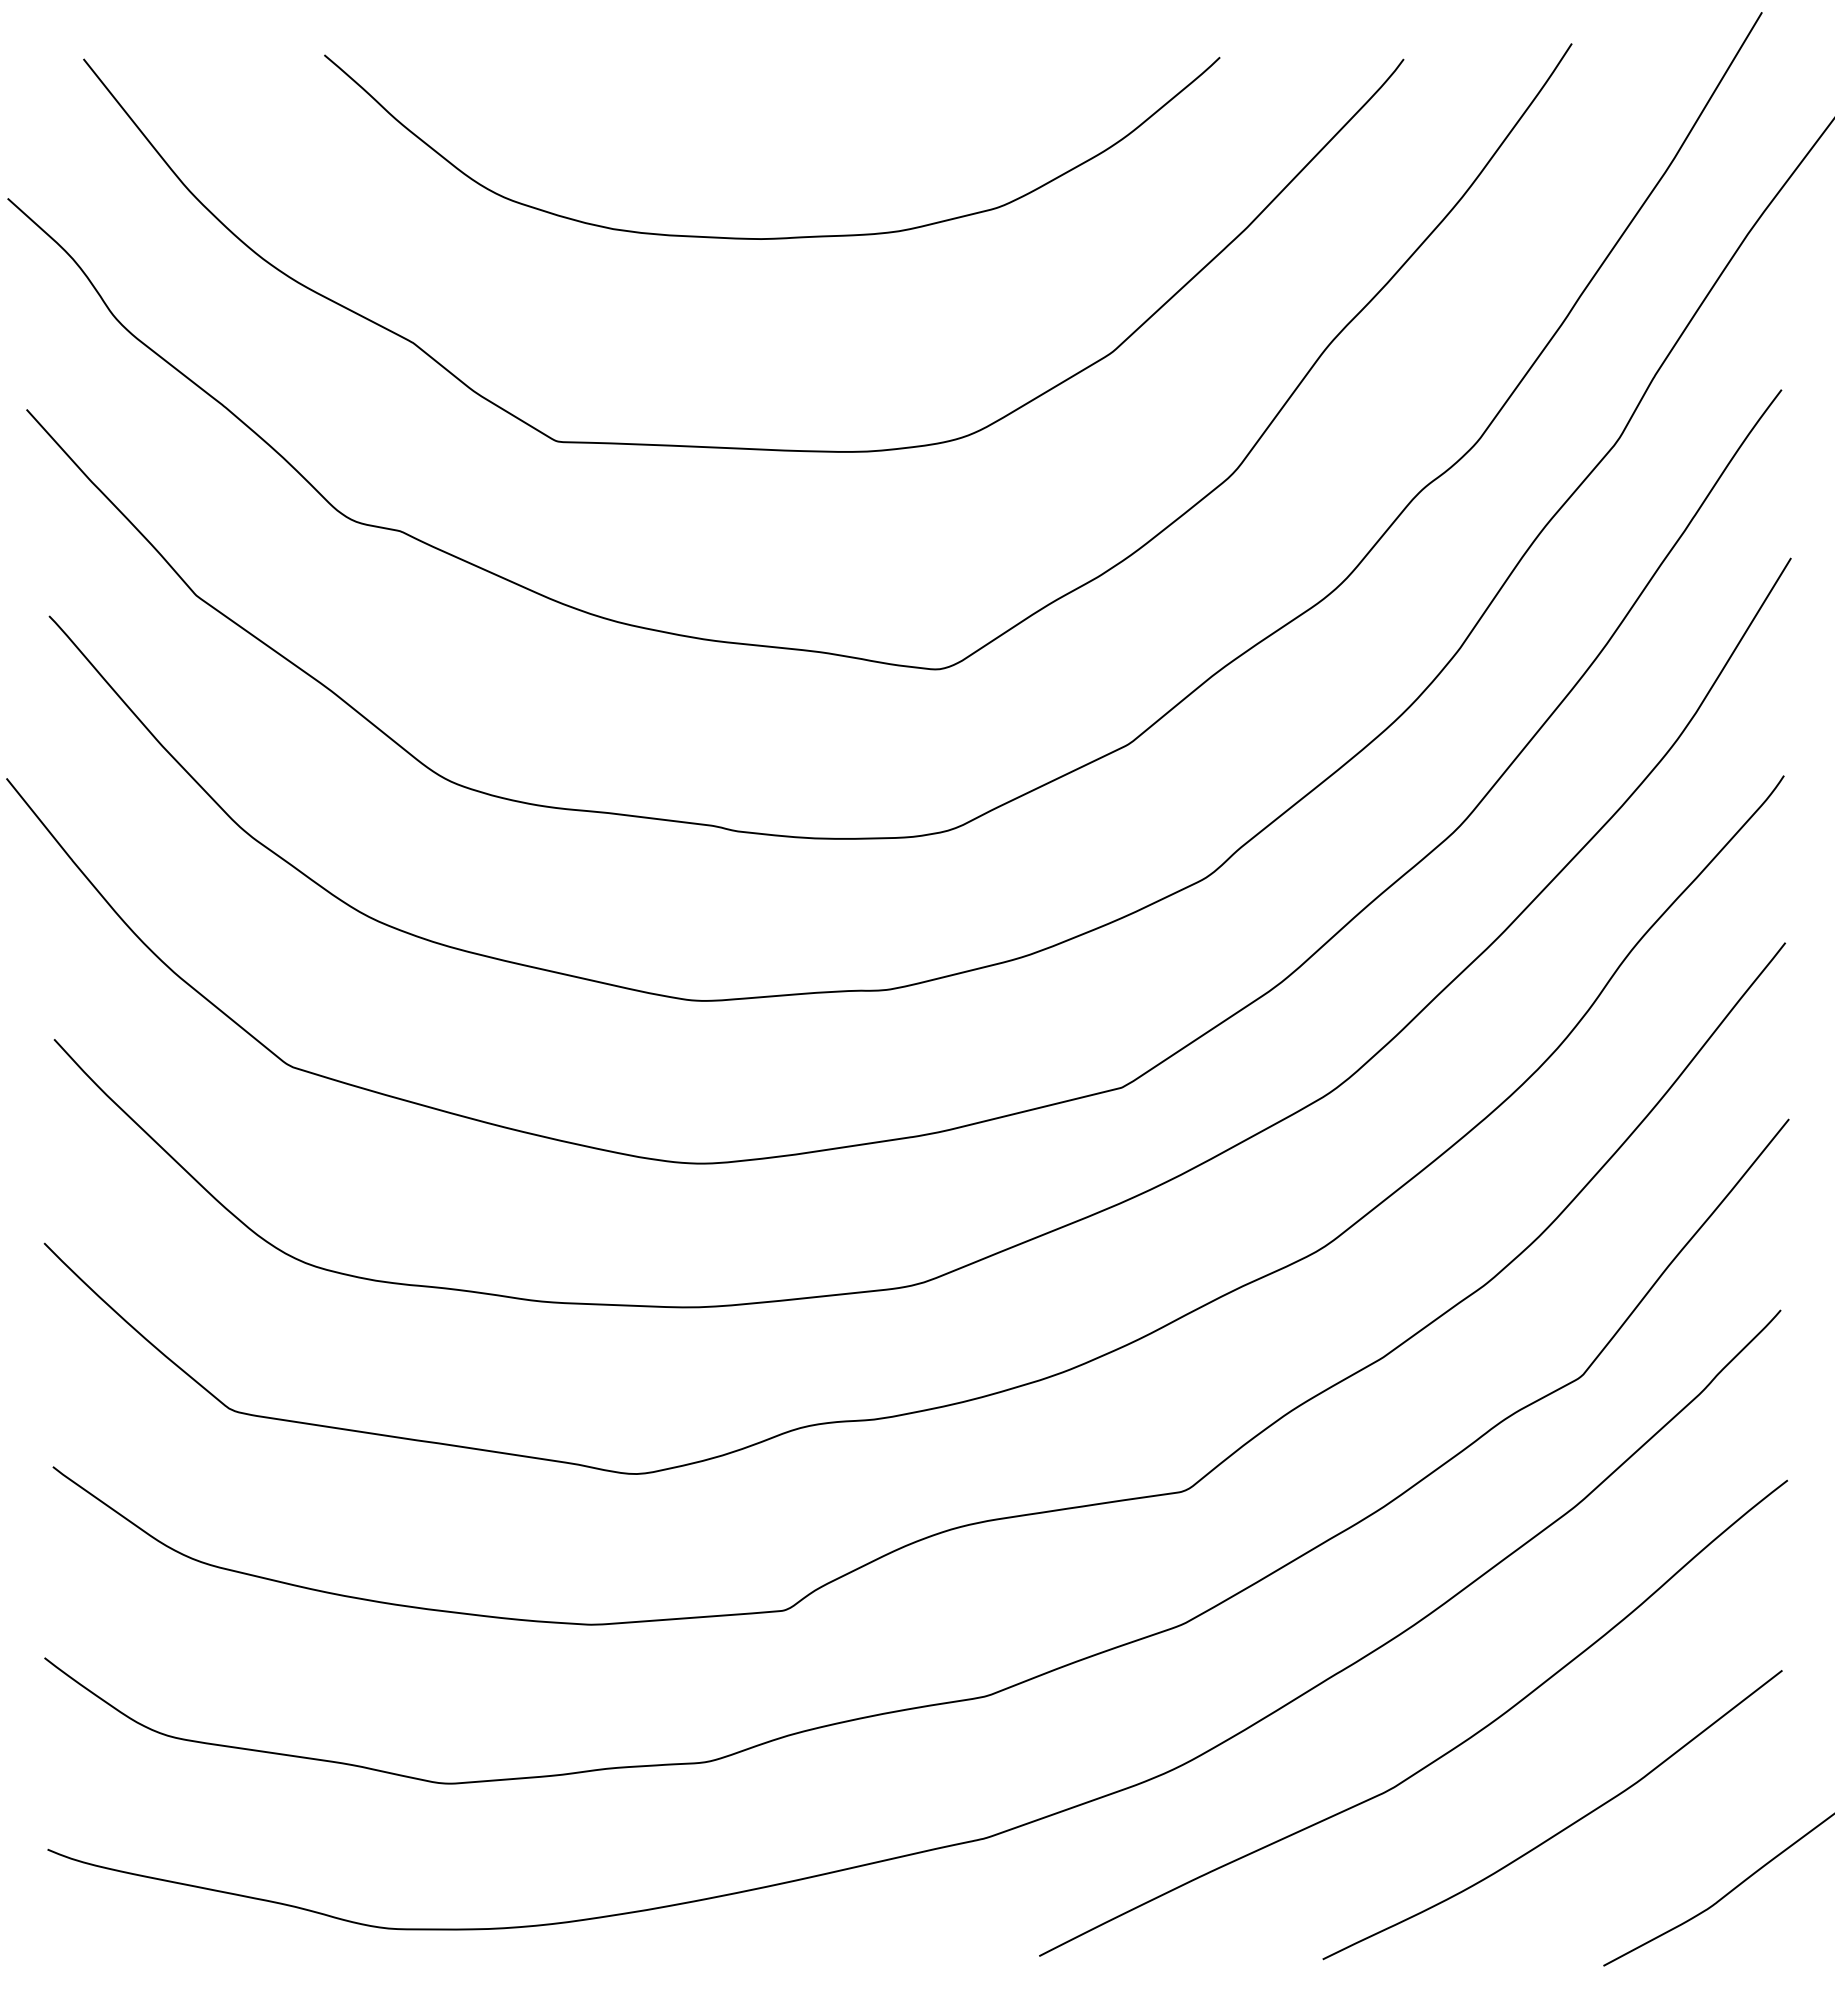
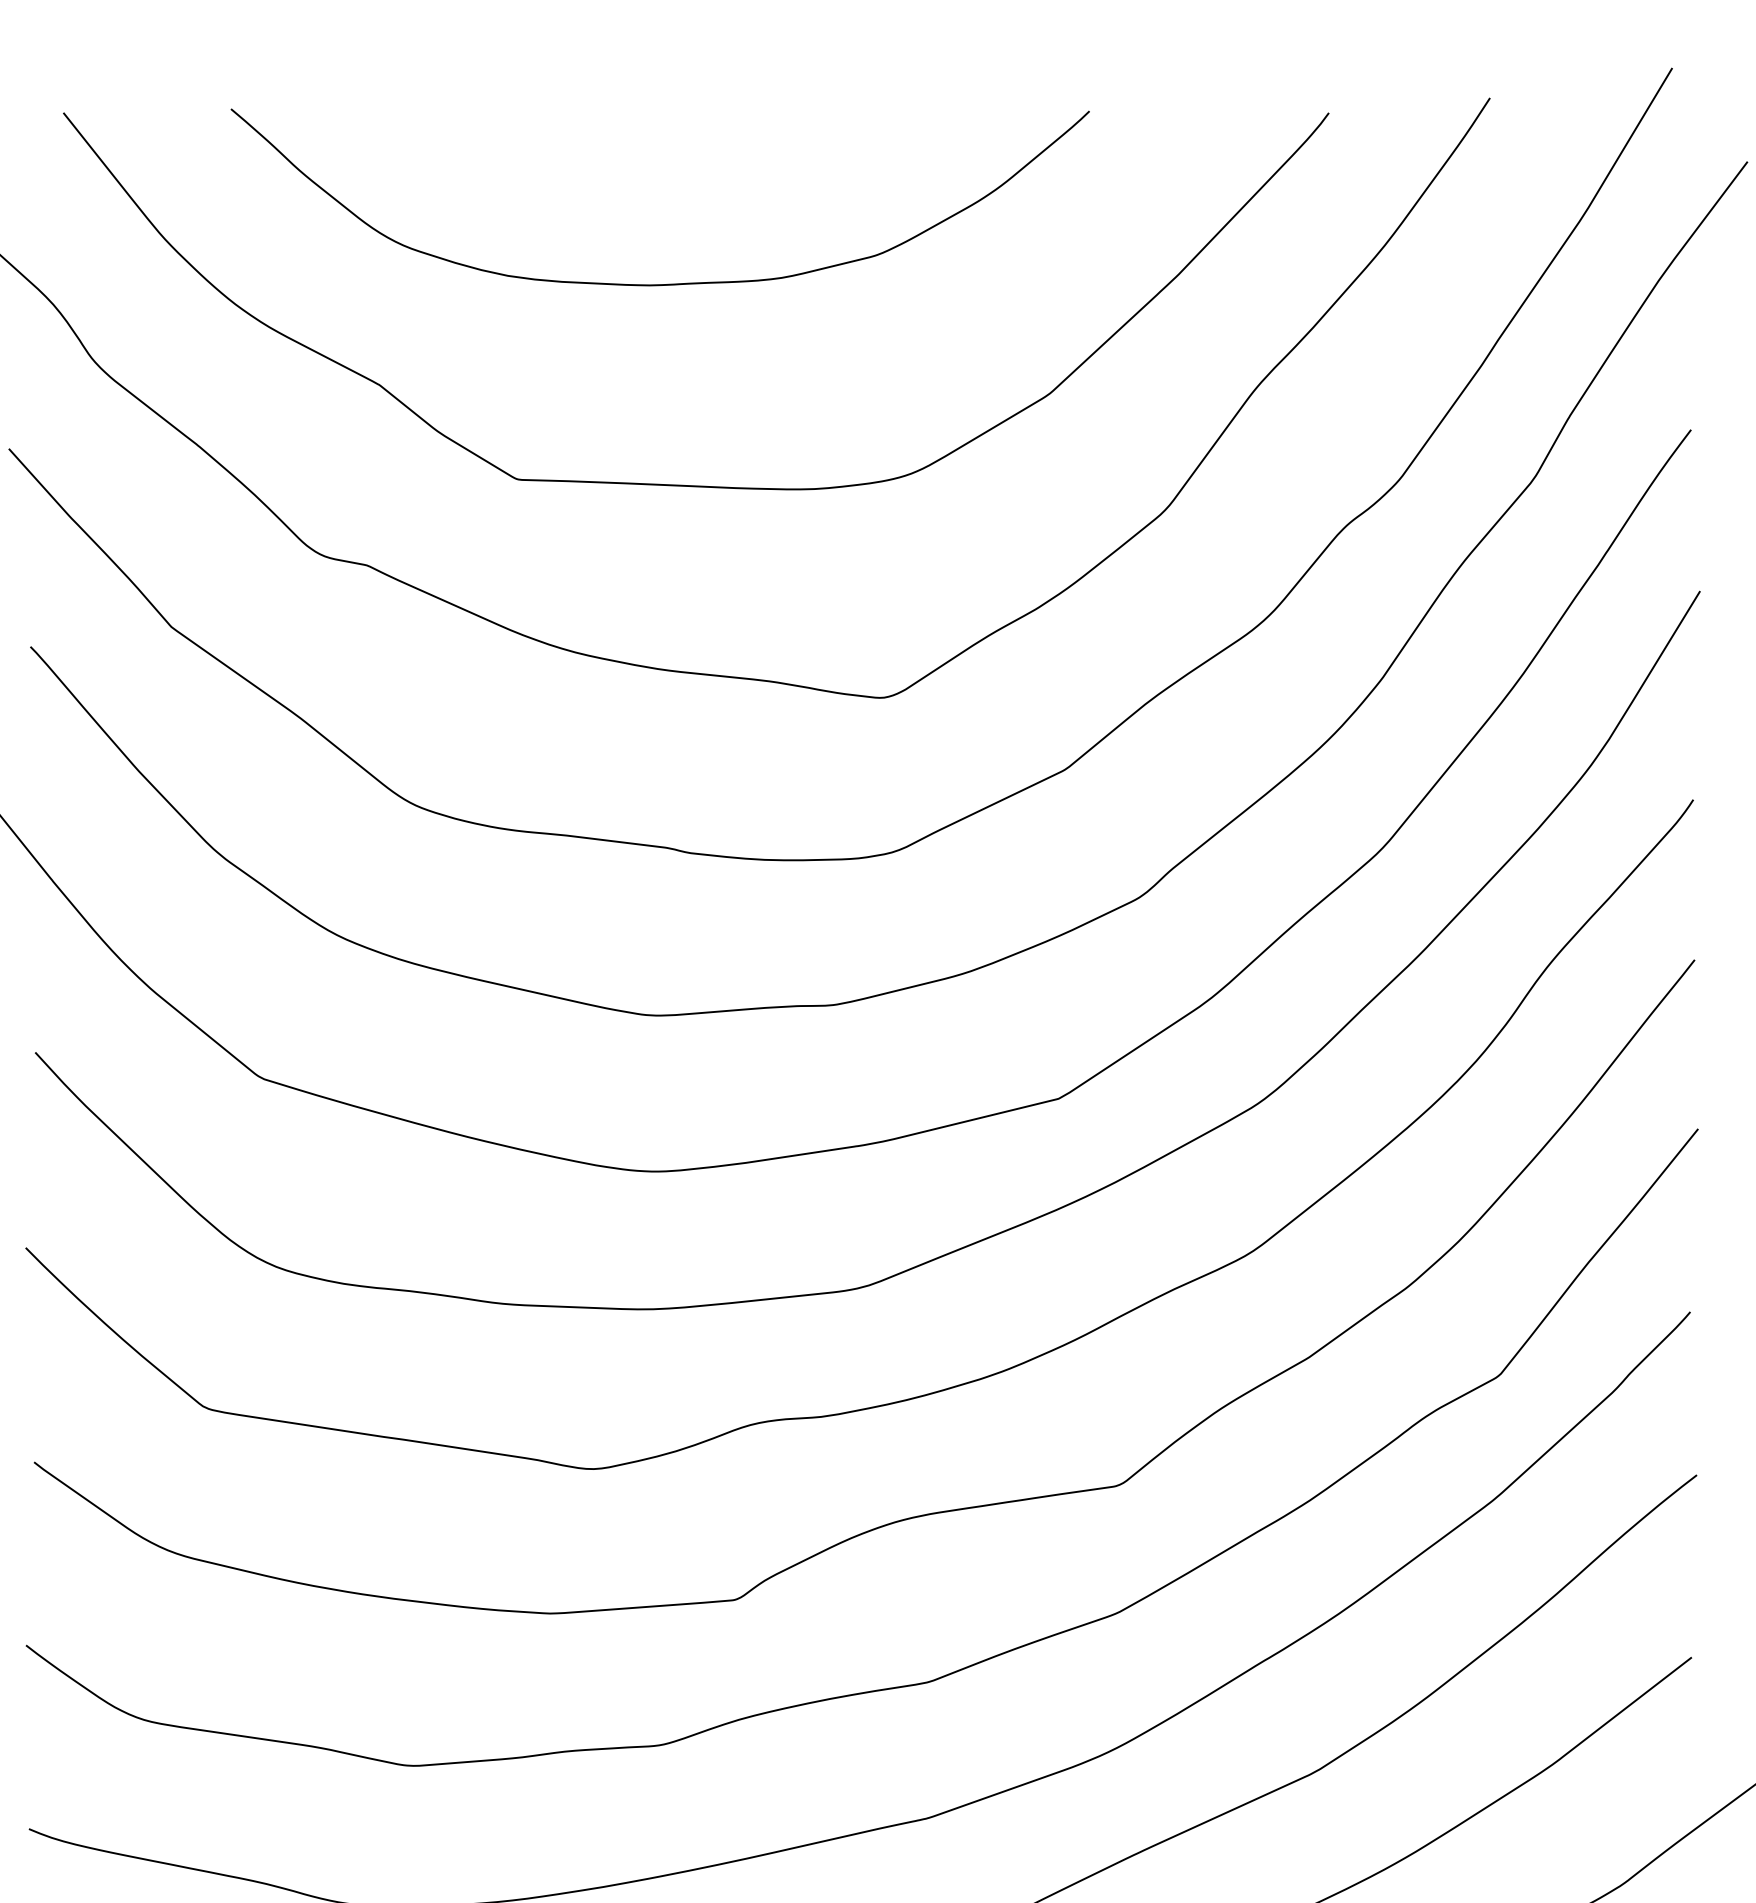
curve: (772, 237) -> (660, 283), moved

